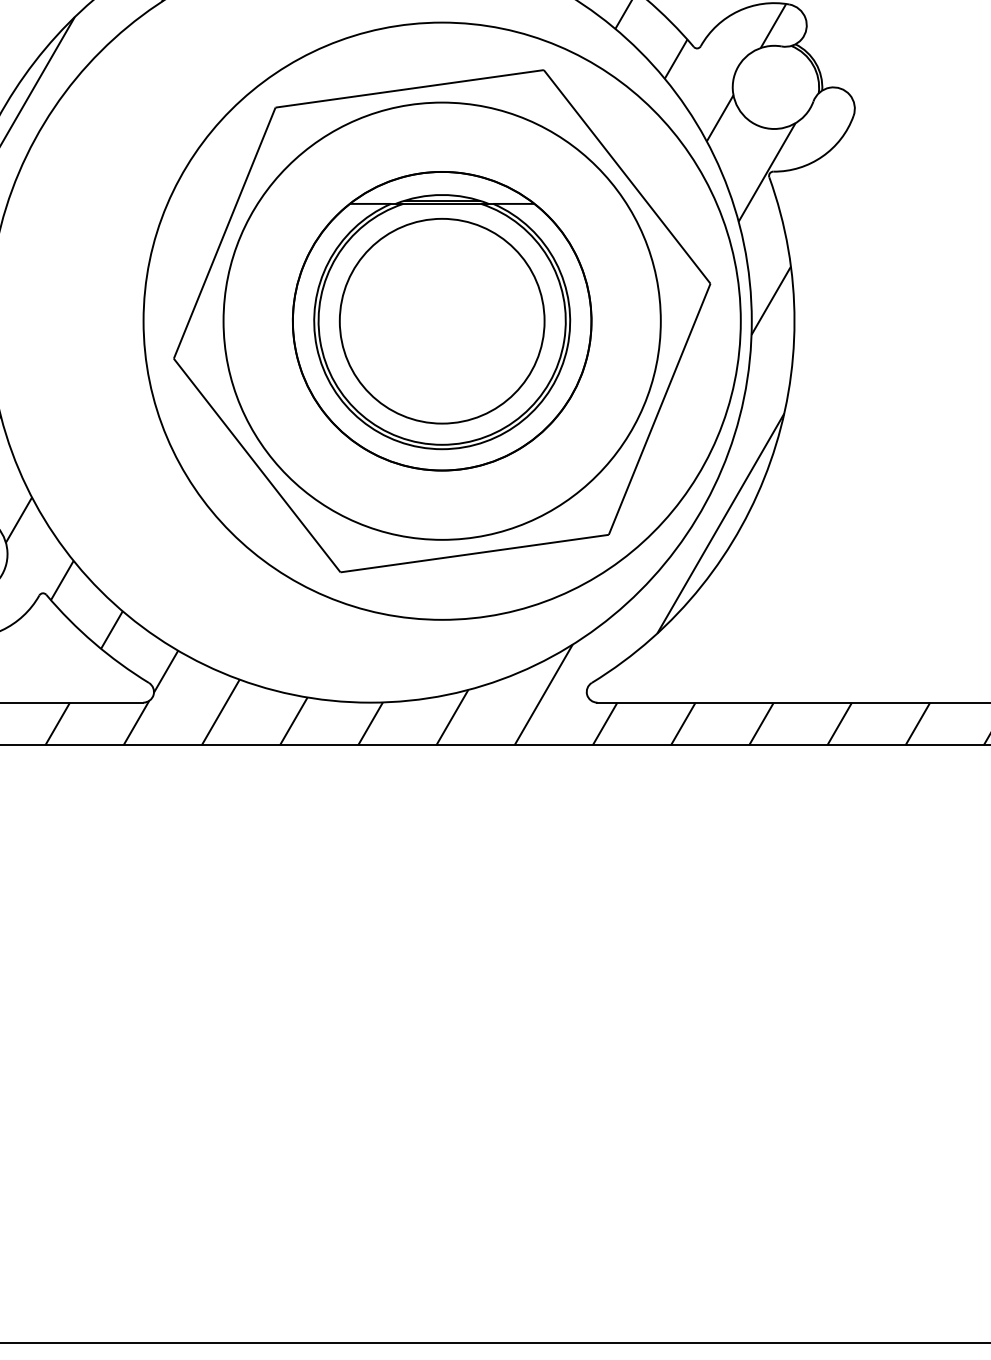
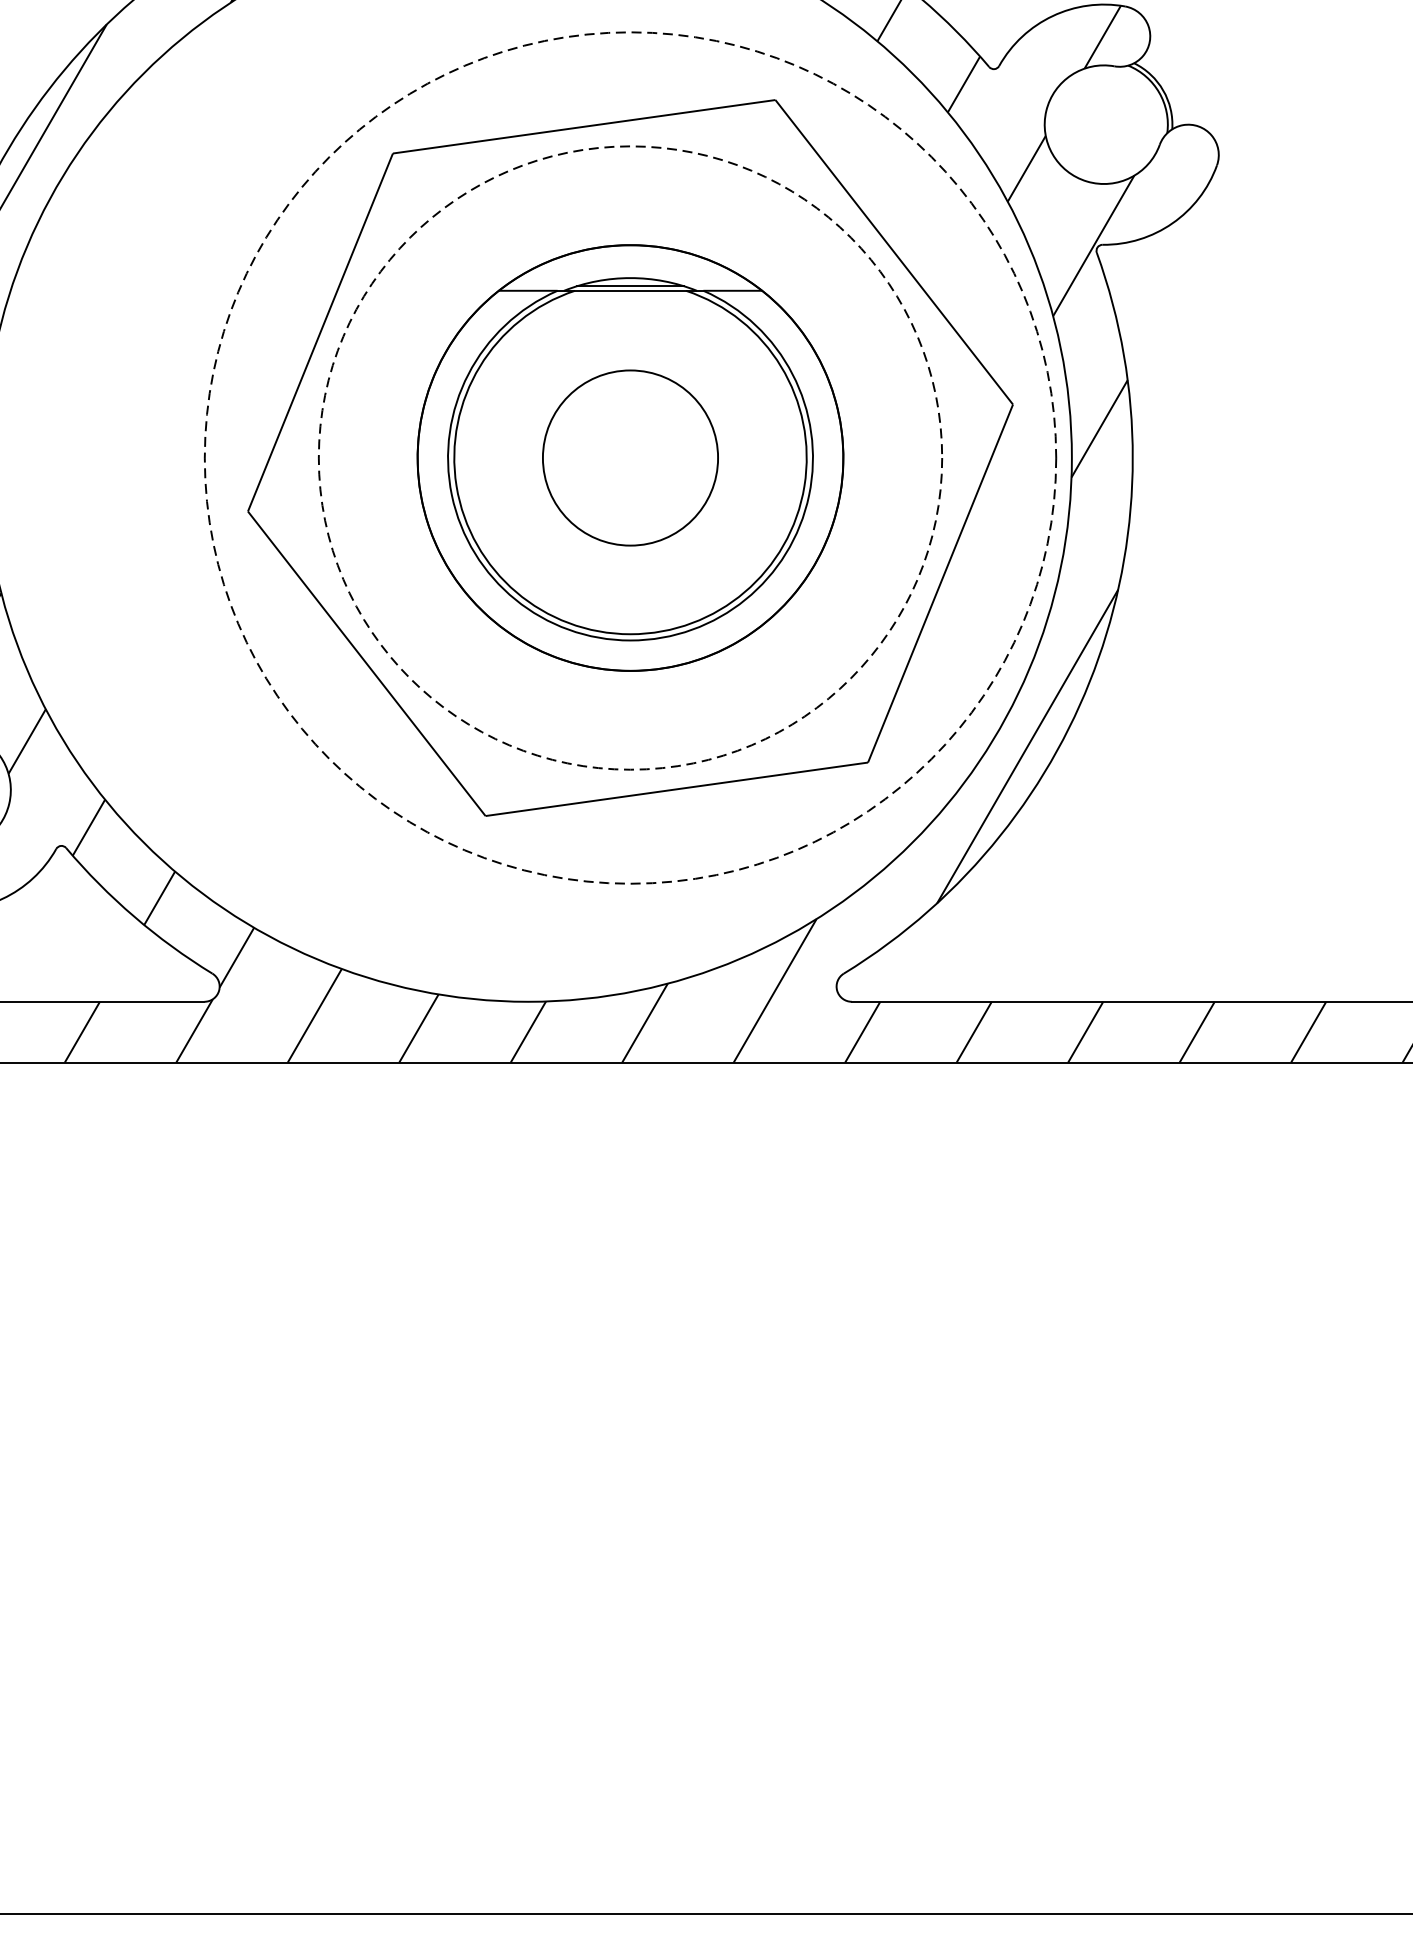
circle: (441, 320) -> (629, 456), size x0.6
circle: (441, 320) -> (629, 456), solid -> dashed
circle: (441, 320) -> (629, 456), solid -> dashed

